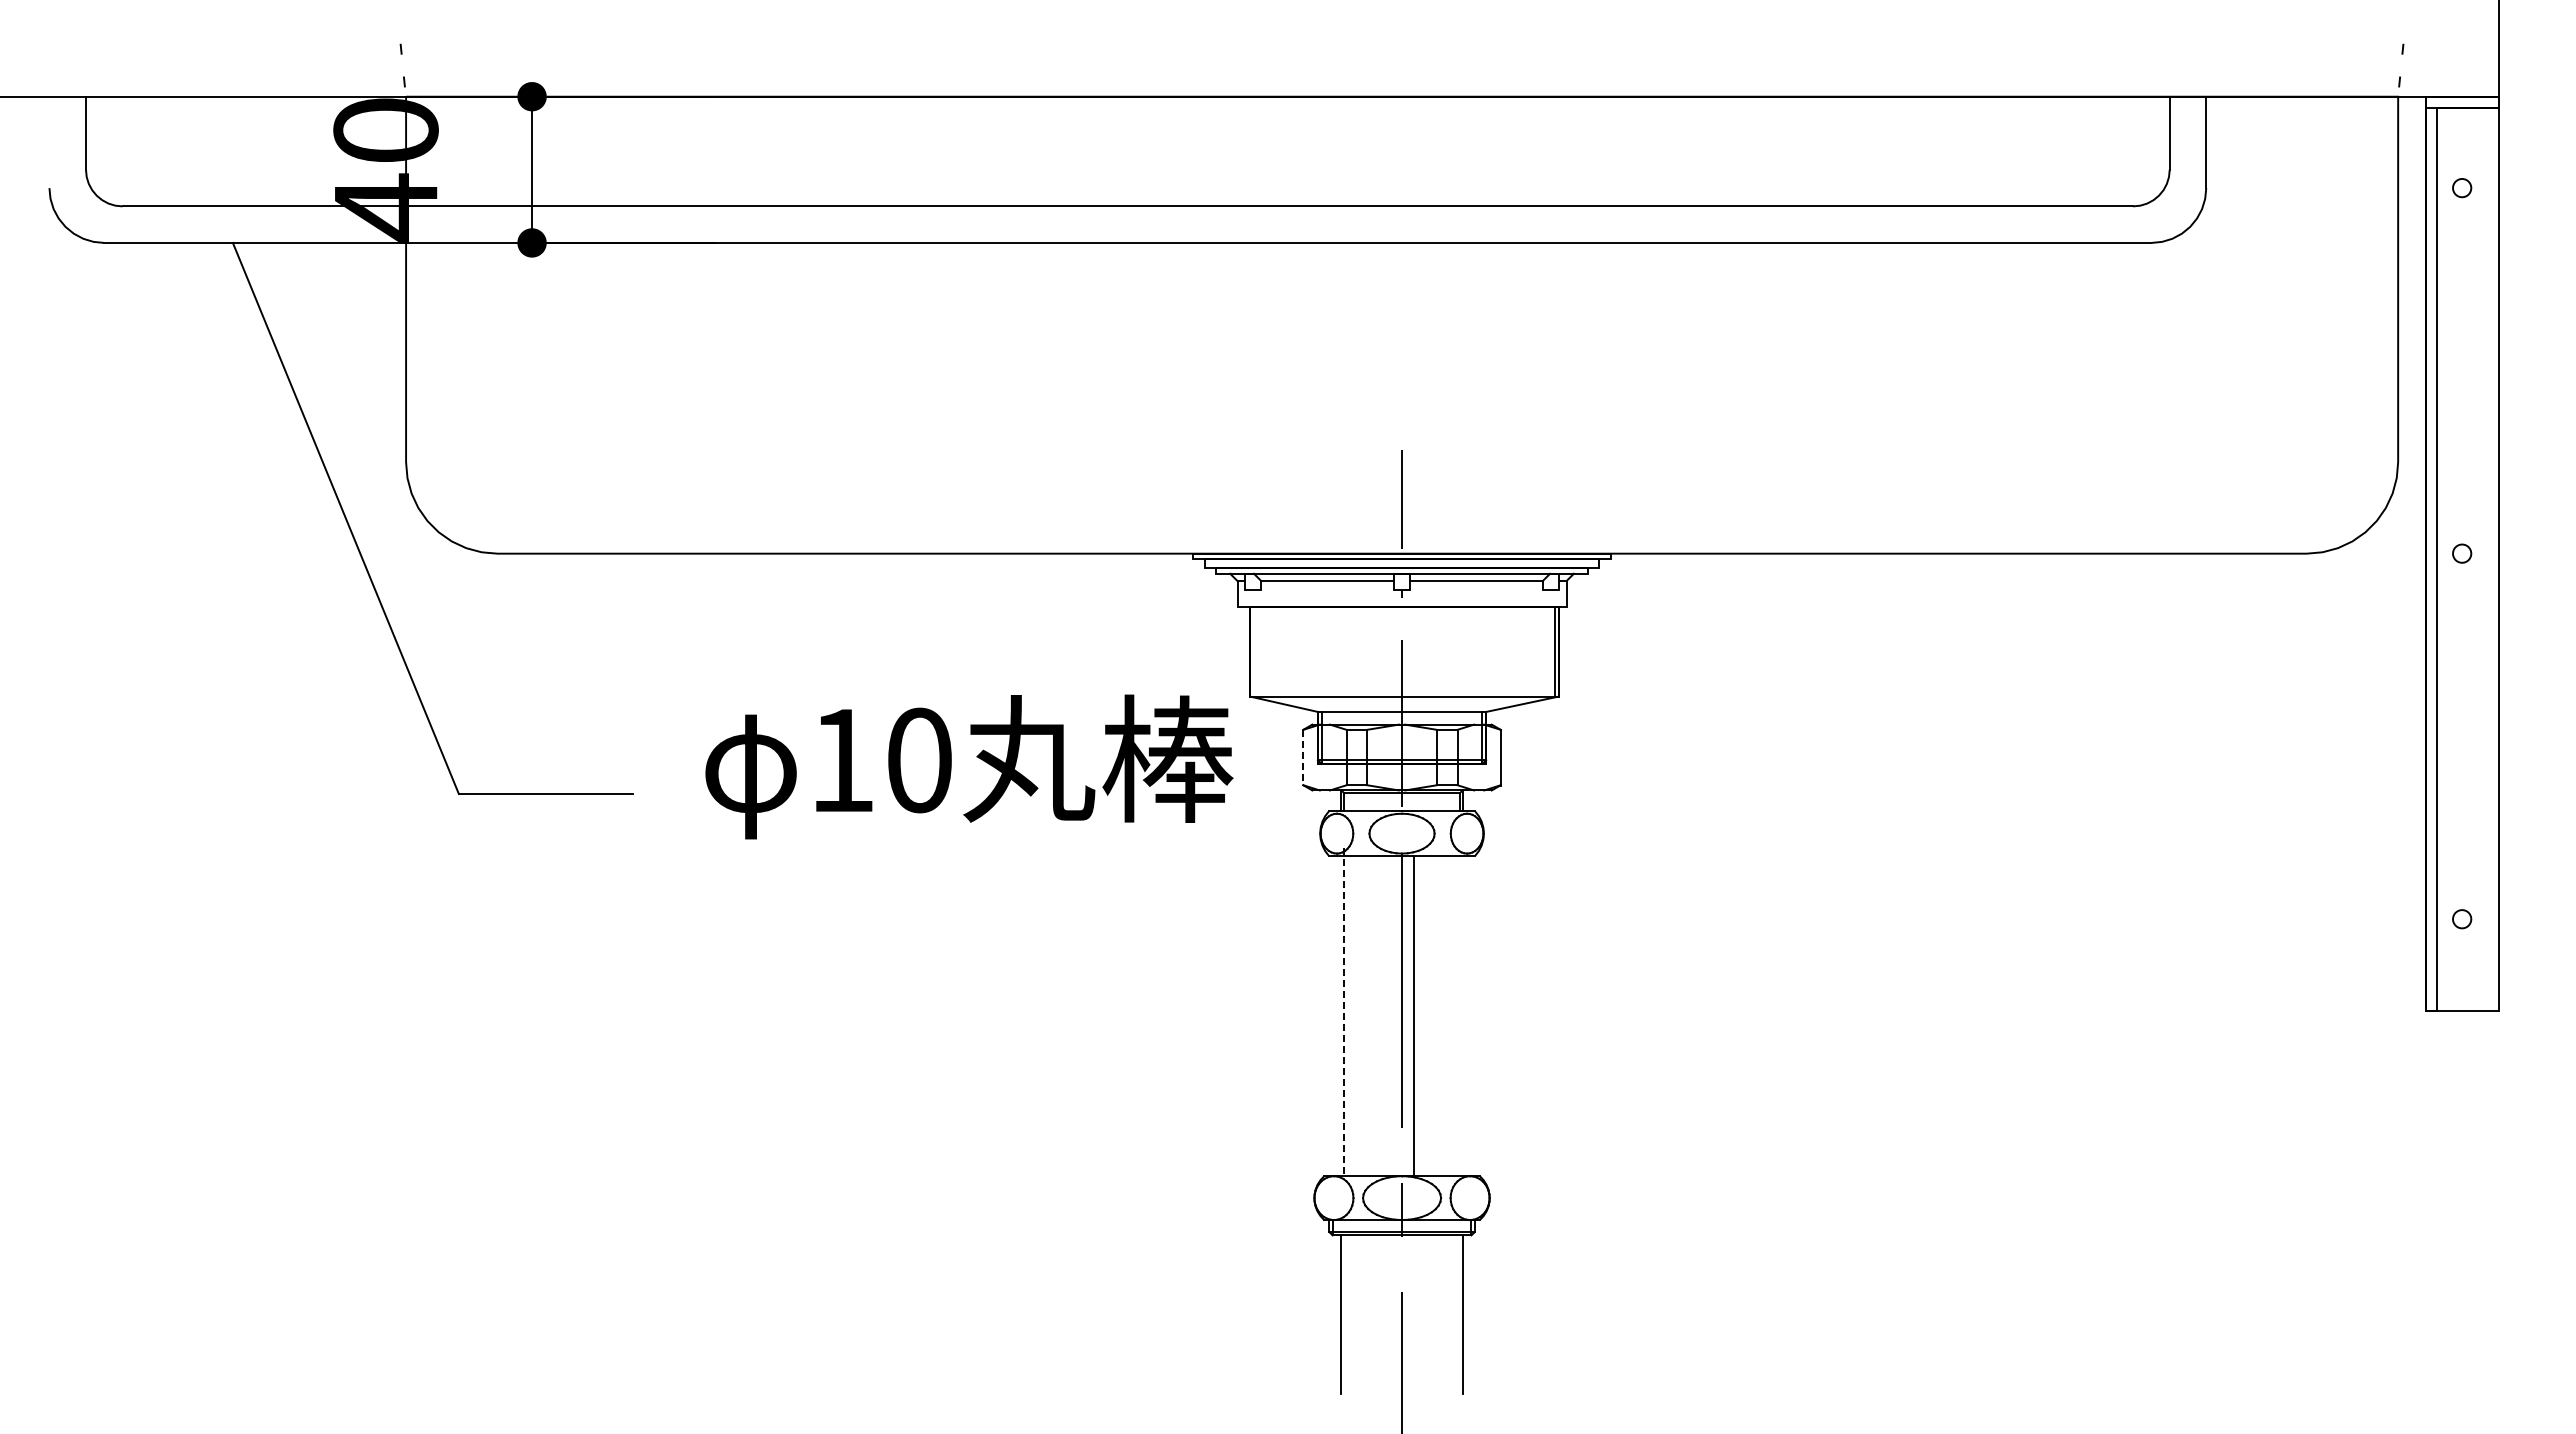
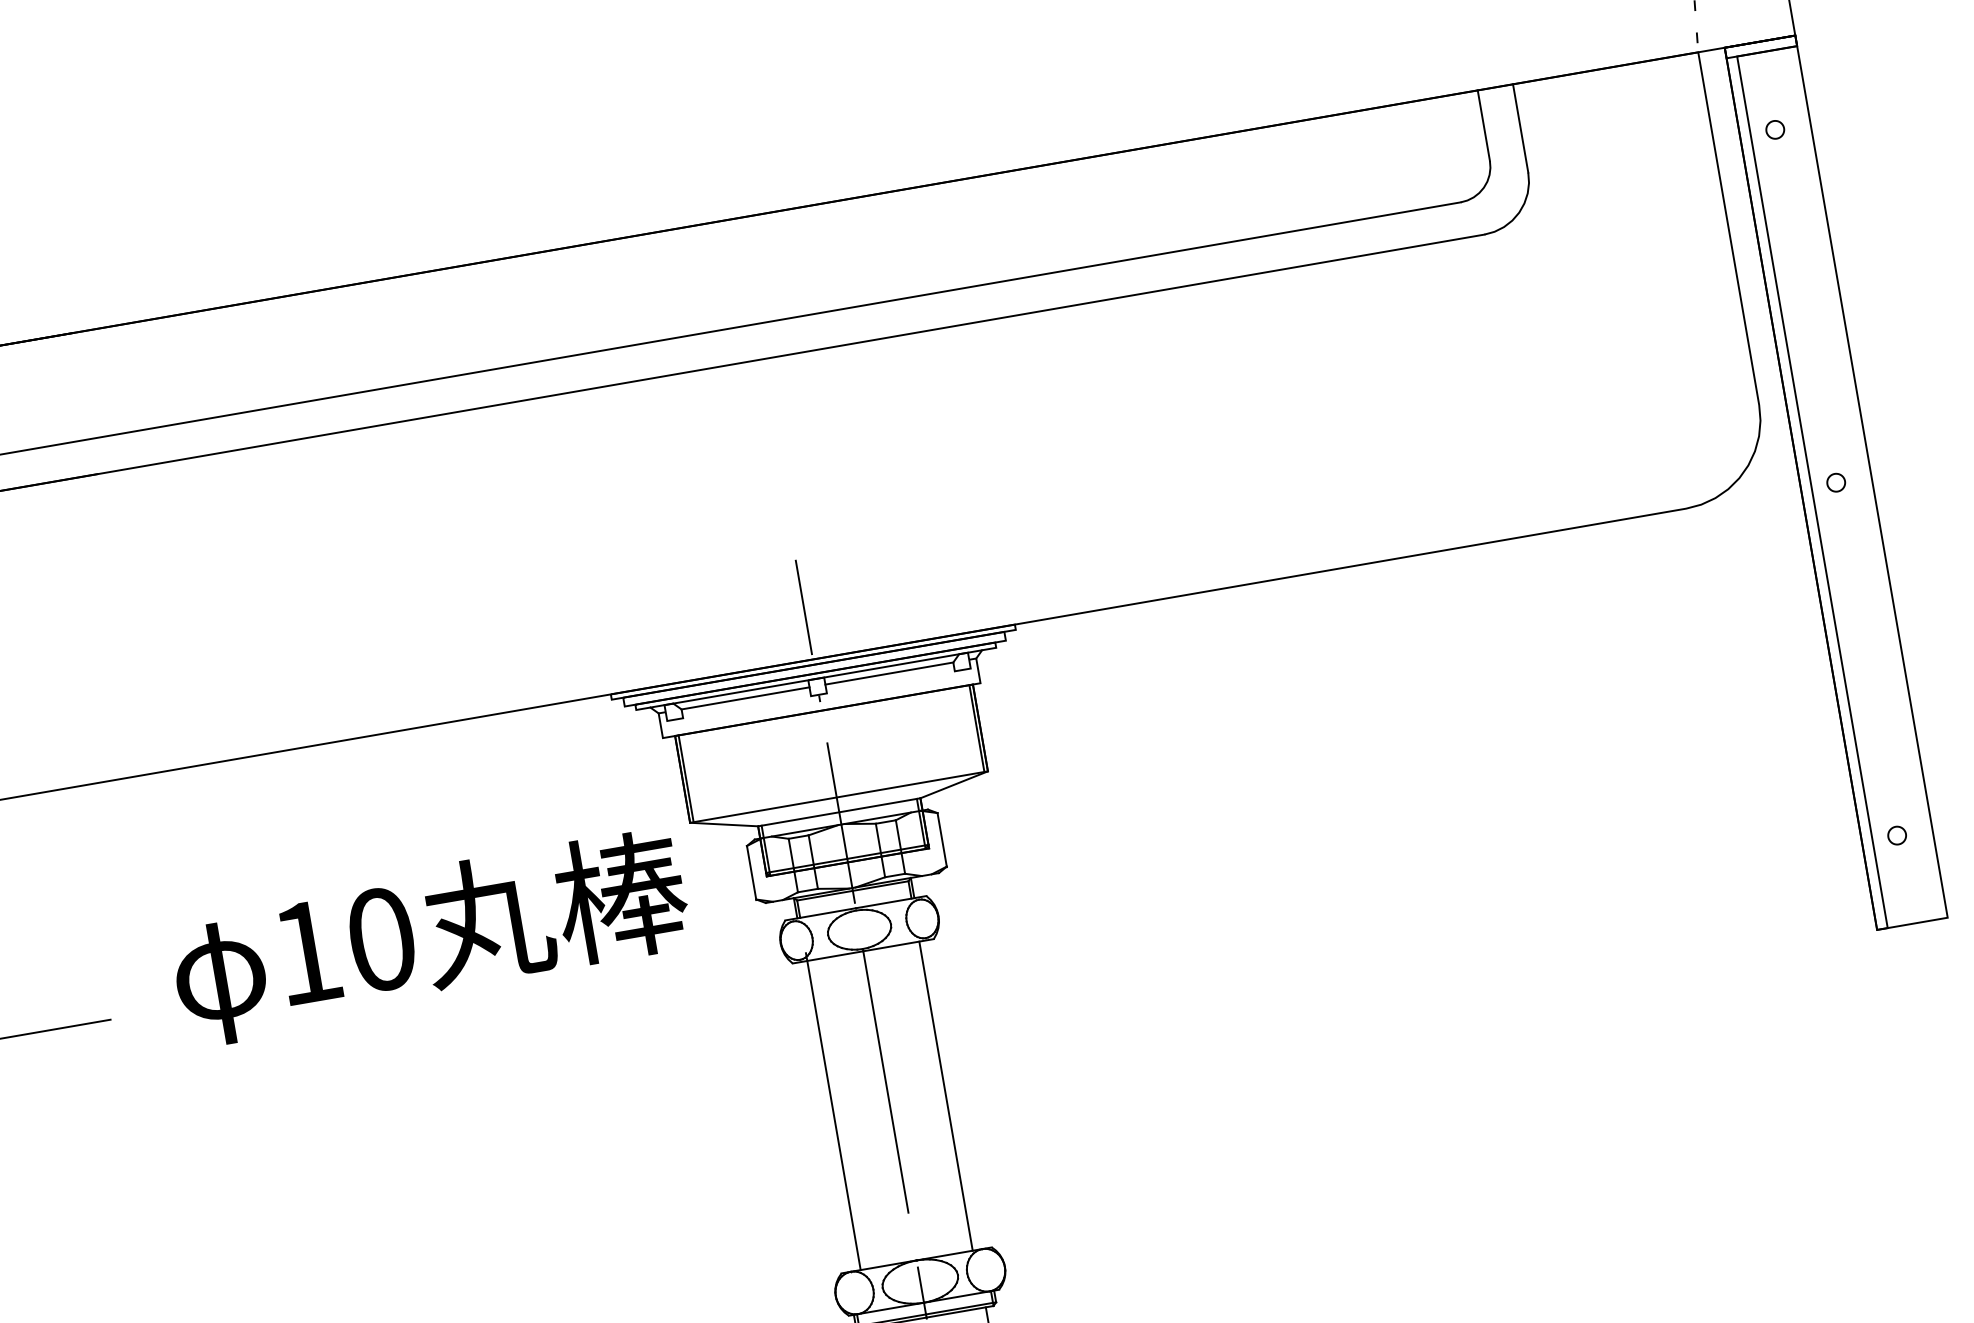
line: (1253, 651) -> (685, 778), added
line: (1303, 758) -> (751, 873), dashed -> solid
line: (1344, 1012) -> (833, 1112), dashed -> solid
line: (1414, 1015) -> (946, 1095), moved

